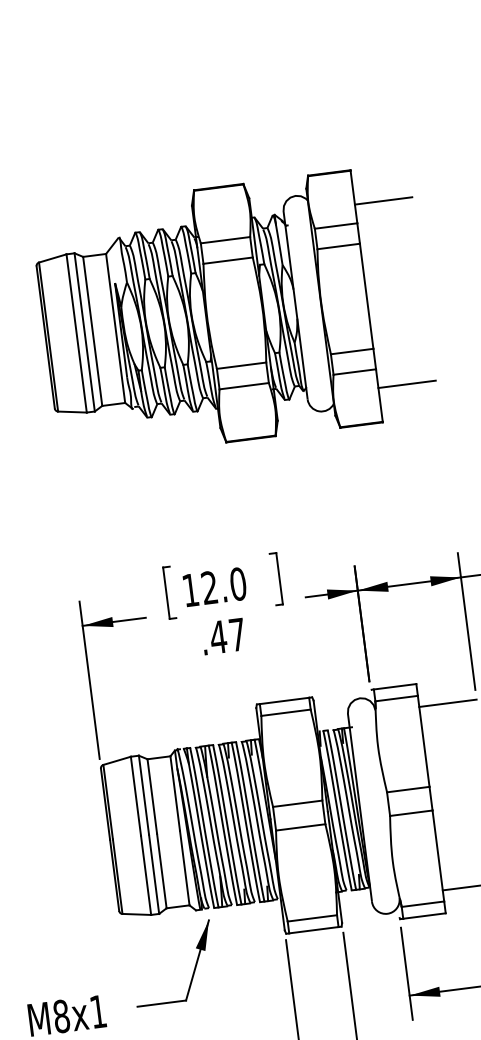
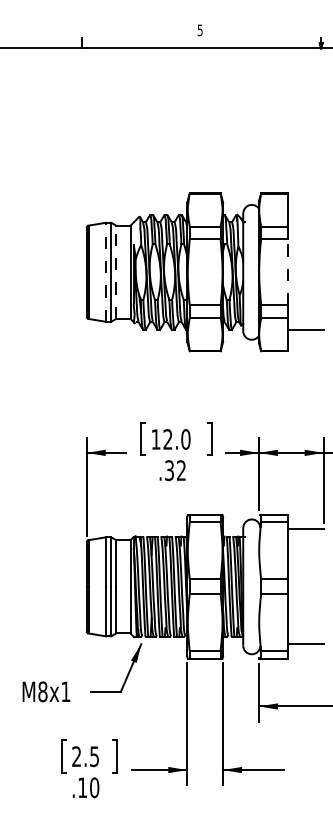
line: (383, 200) -> (305, 214), removed
line: (366, 296) -> (287, 272), solid -> dashed
line: (93, 331) -> (116, 272), solid -> dashed
line: (77, 333) -> (106, 272), solid -> dashed
text: (226, 636) -> (174, 470), .47 -> .32

